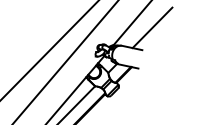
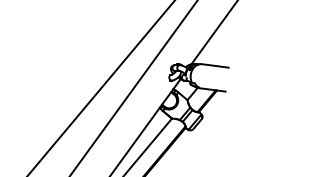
line: (152, 28) -> (239, 38), removed

